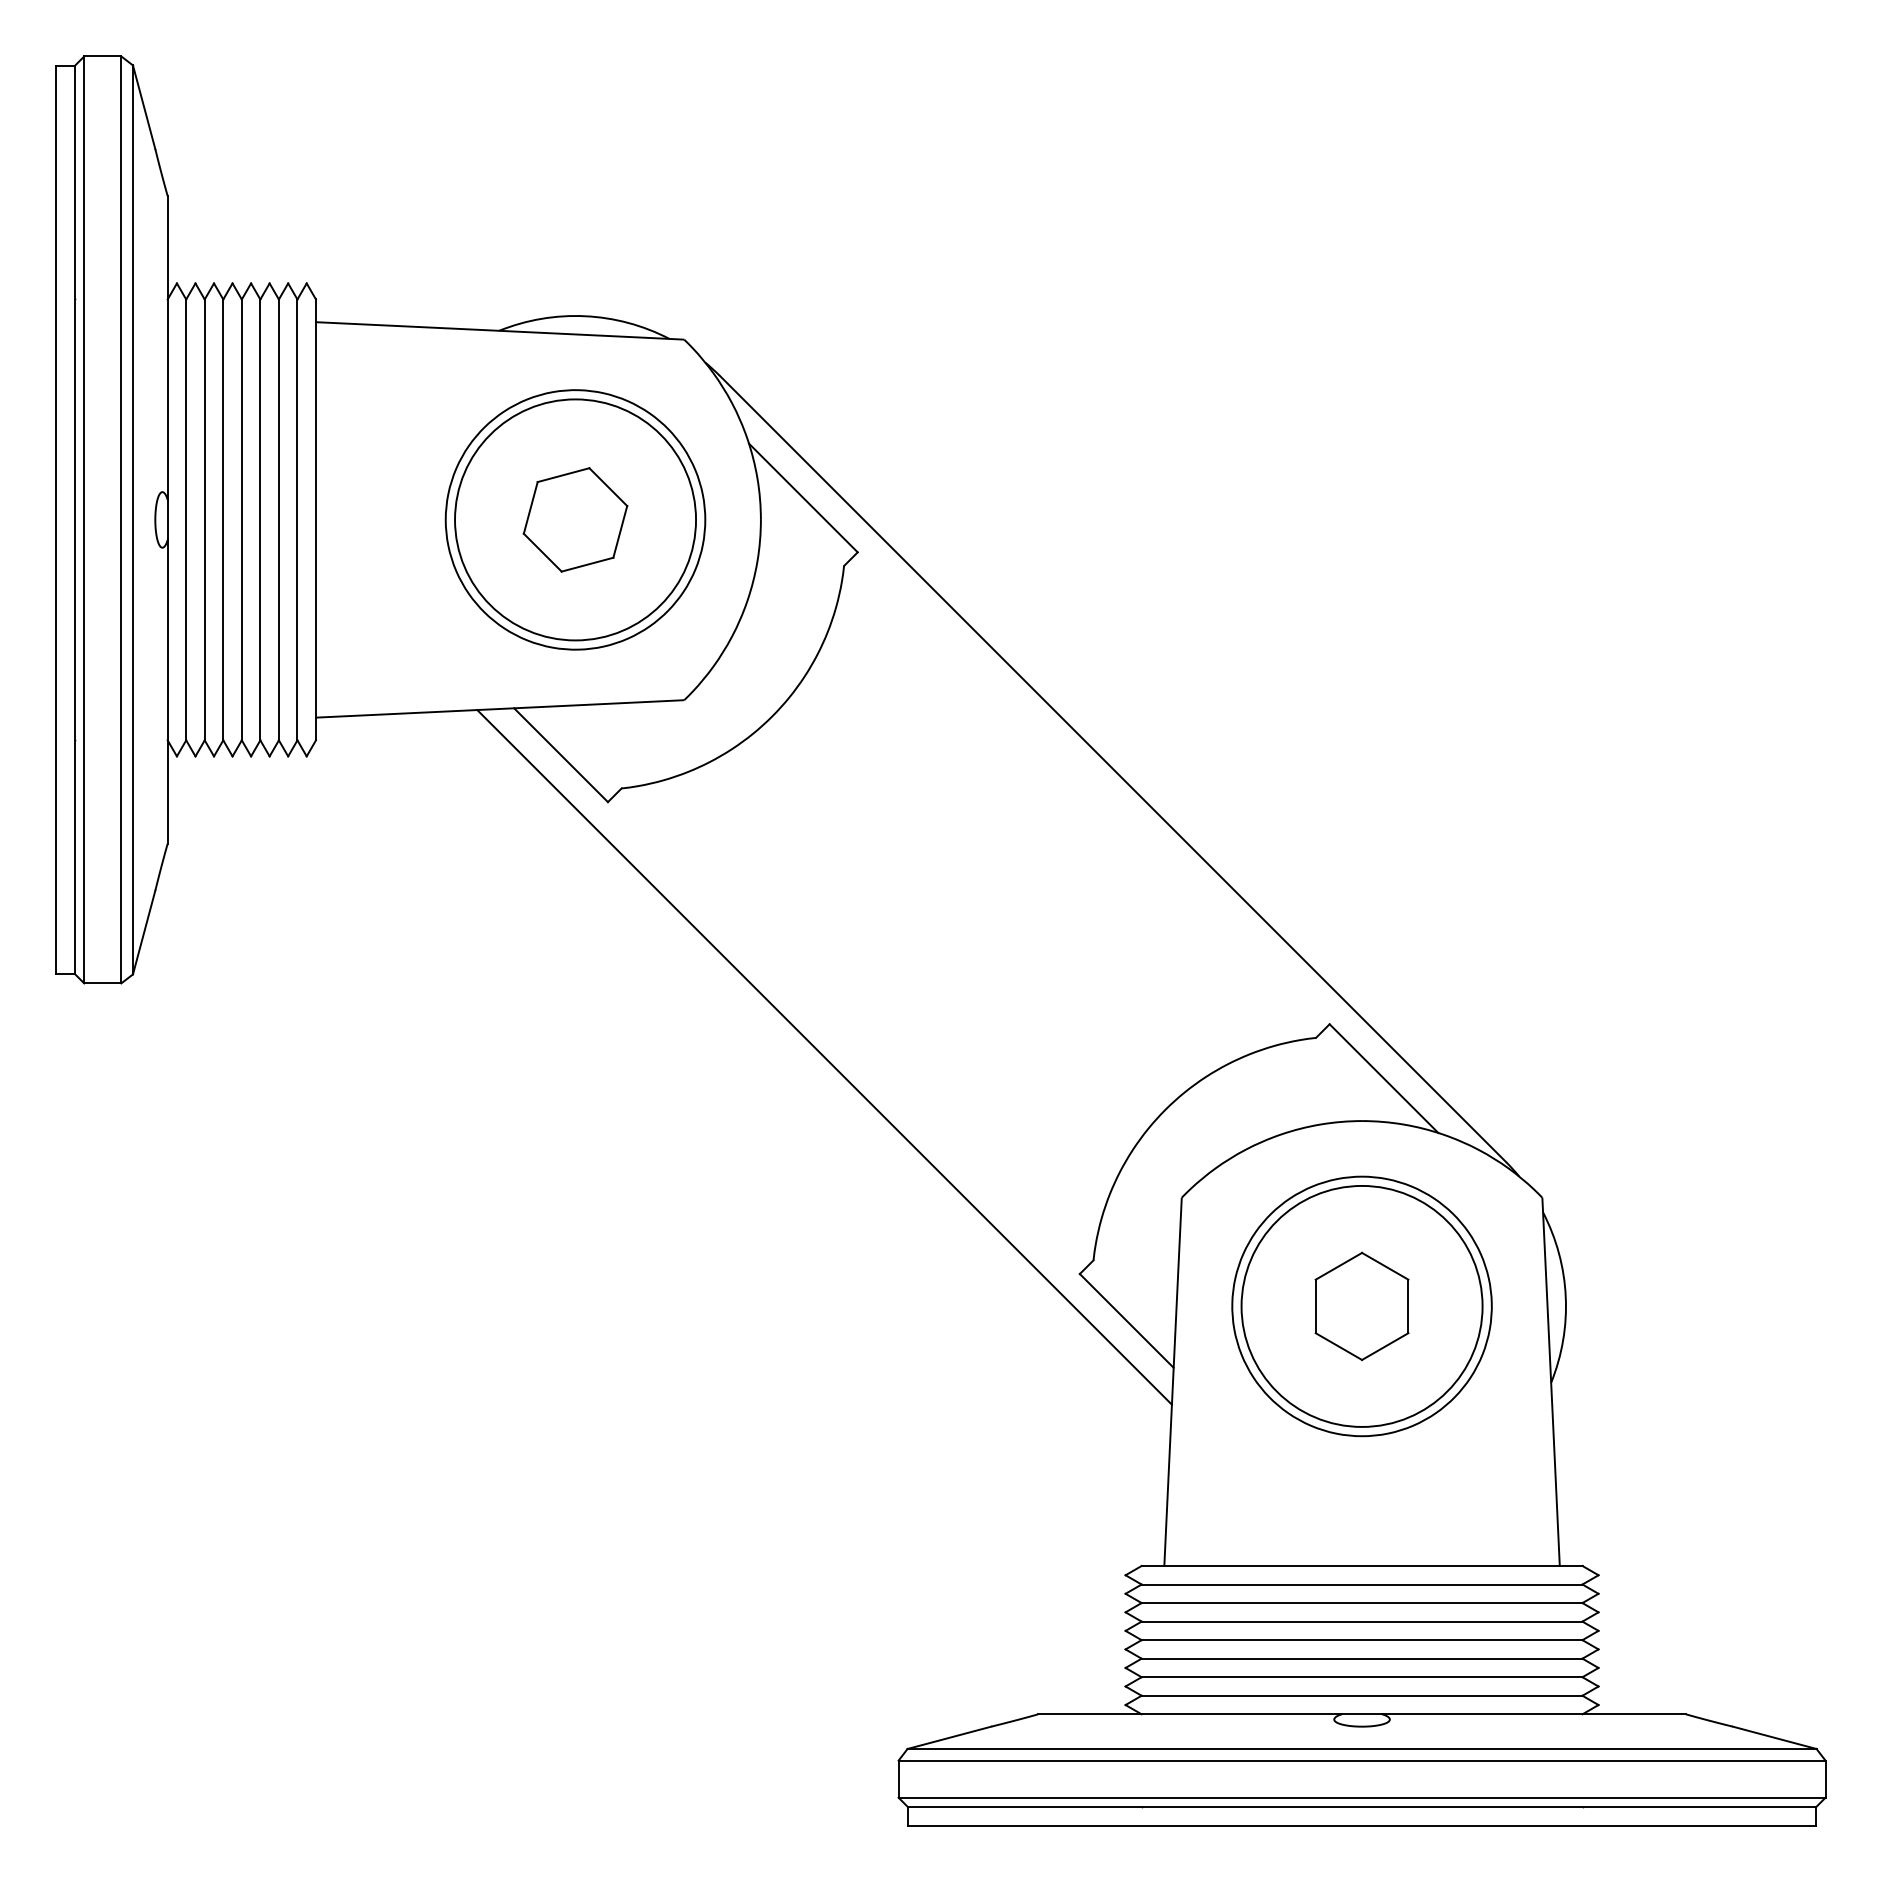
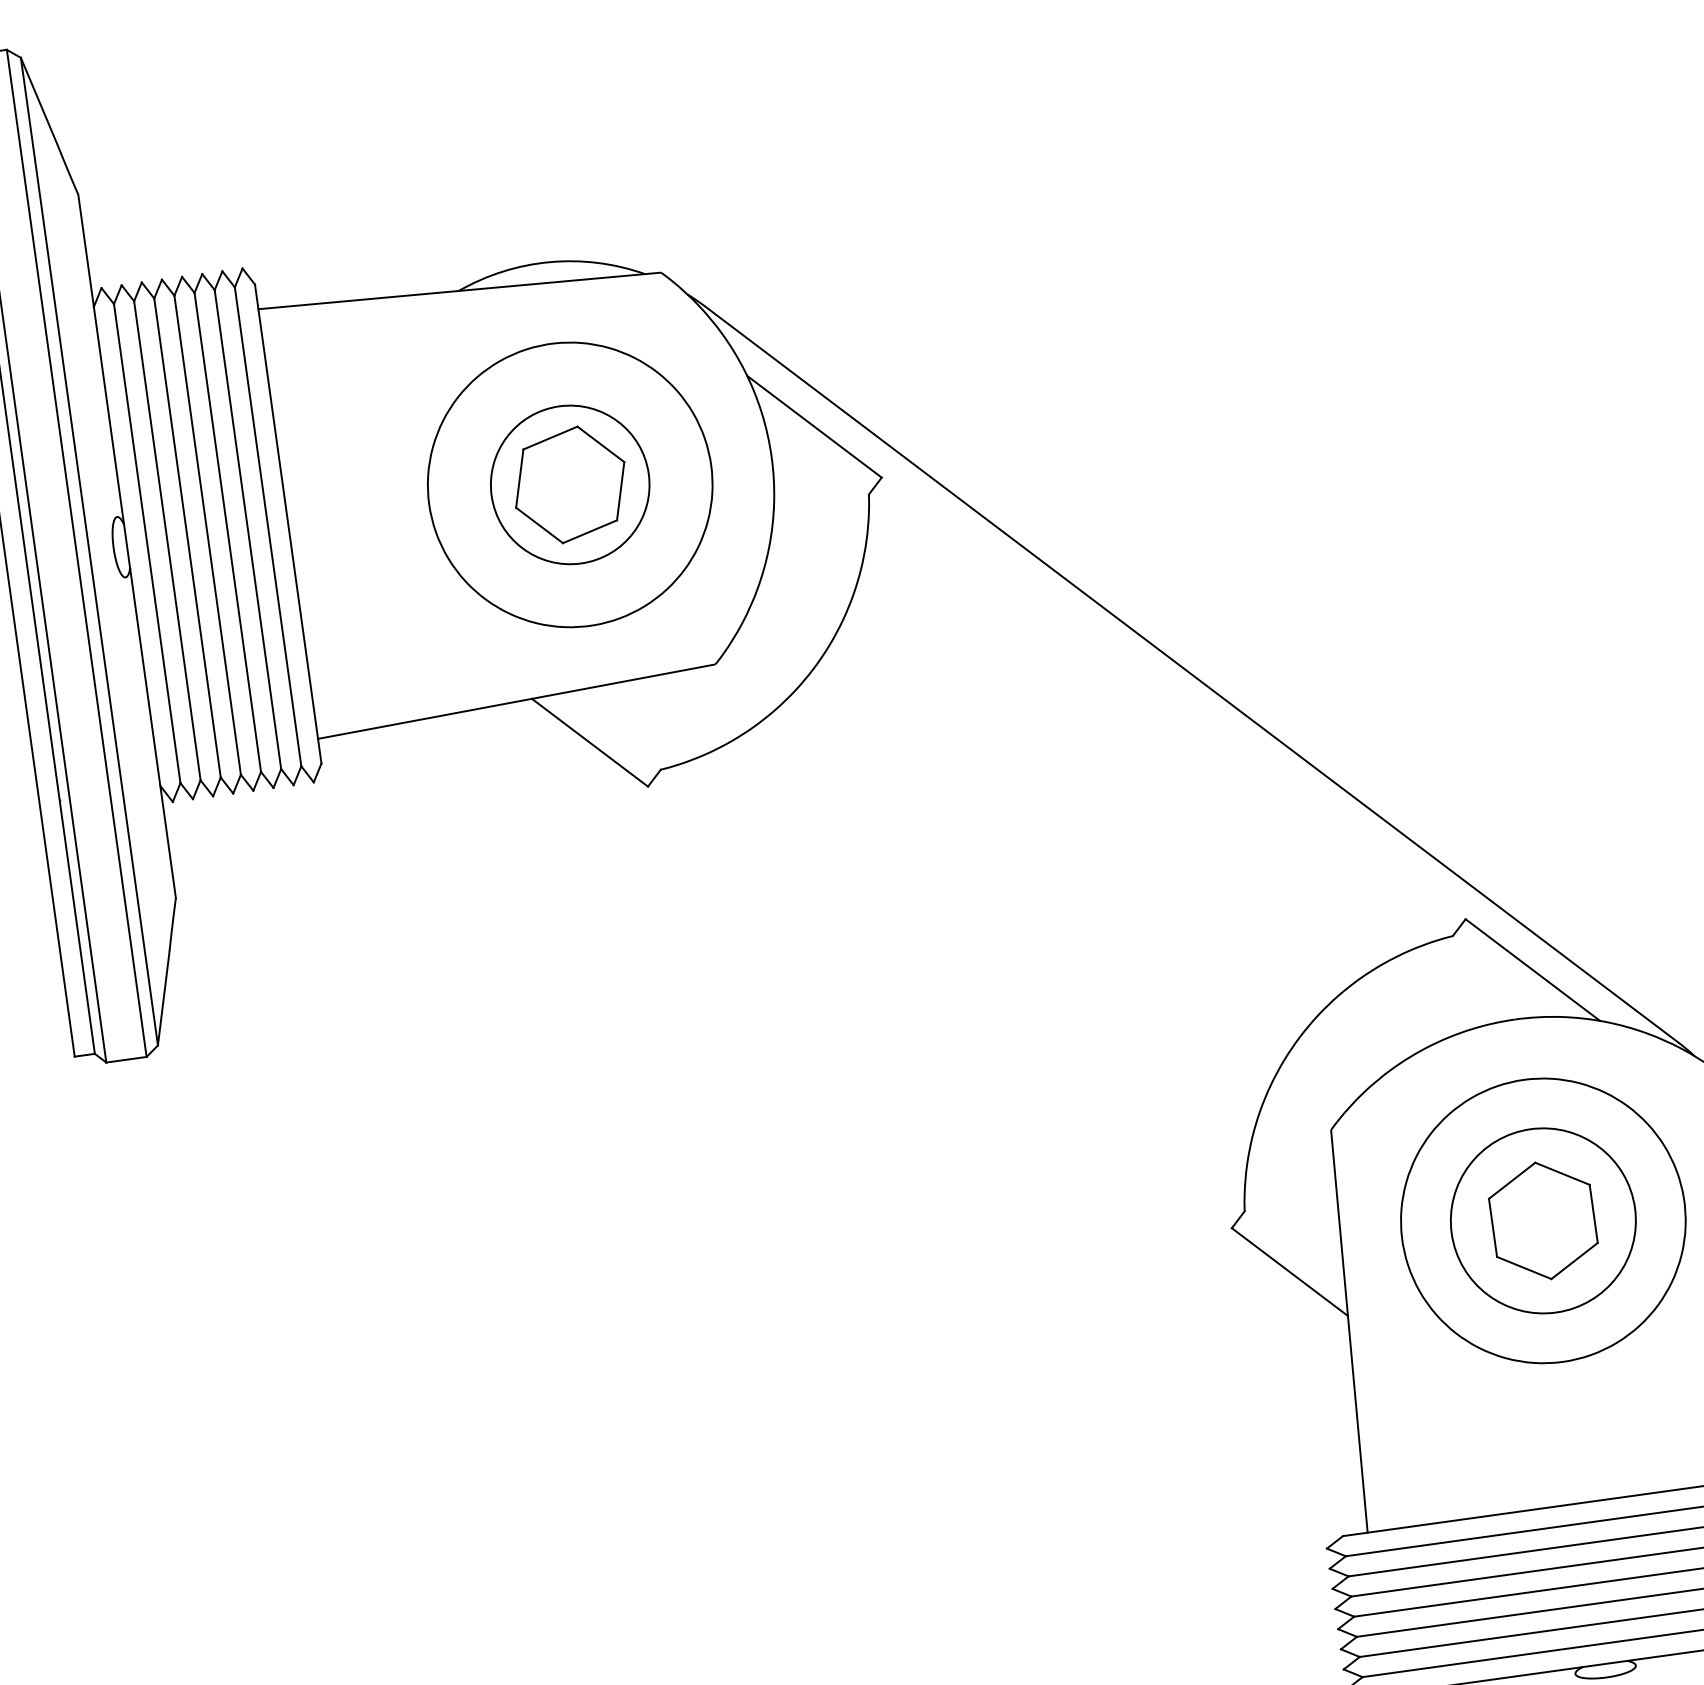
circle: (575, 519) -> (570, 484), size x0.6
line: (824, 1057) -> (921, 1031), removed
circle: (1361, 1305) -> (1542, 1219), size x0.7

